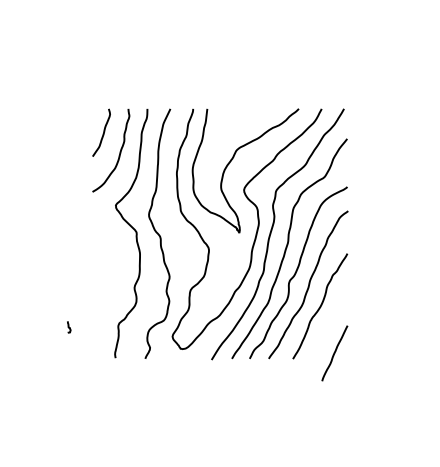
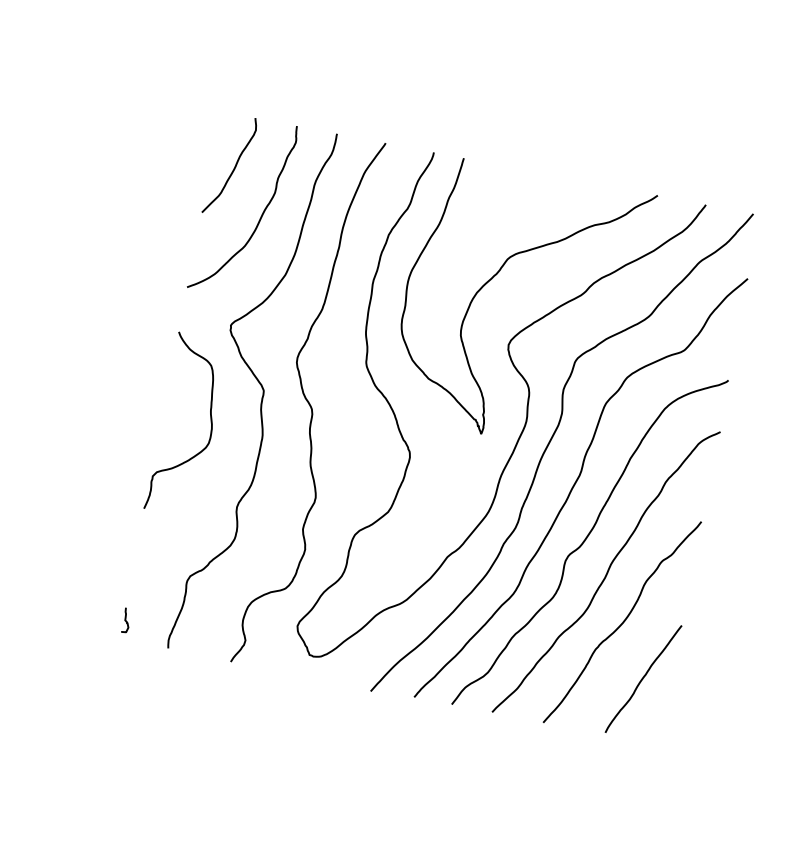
curve: (114, 251) -> (209, 422), added
curve: (69, 327) -> (127, 621), moved
line: (334, 353) -> (642, 679), moved

